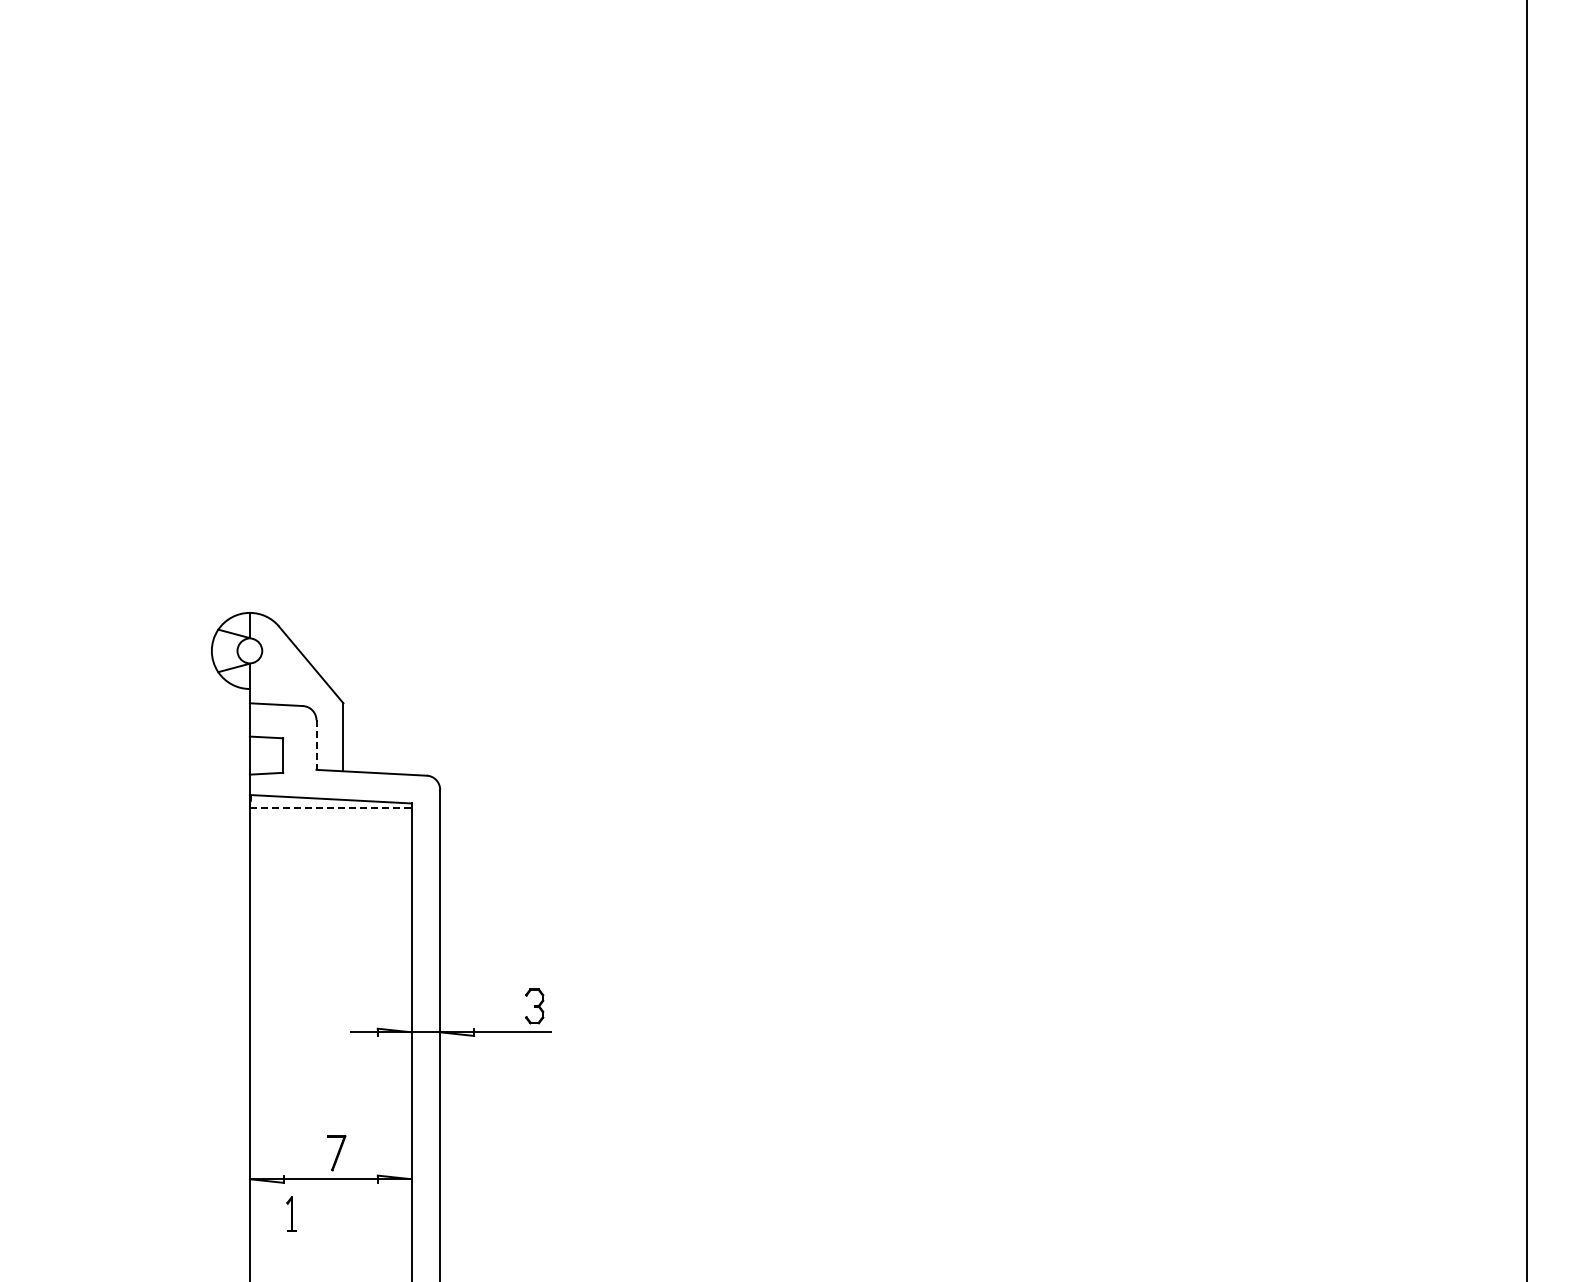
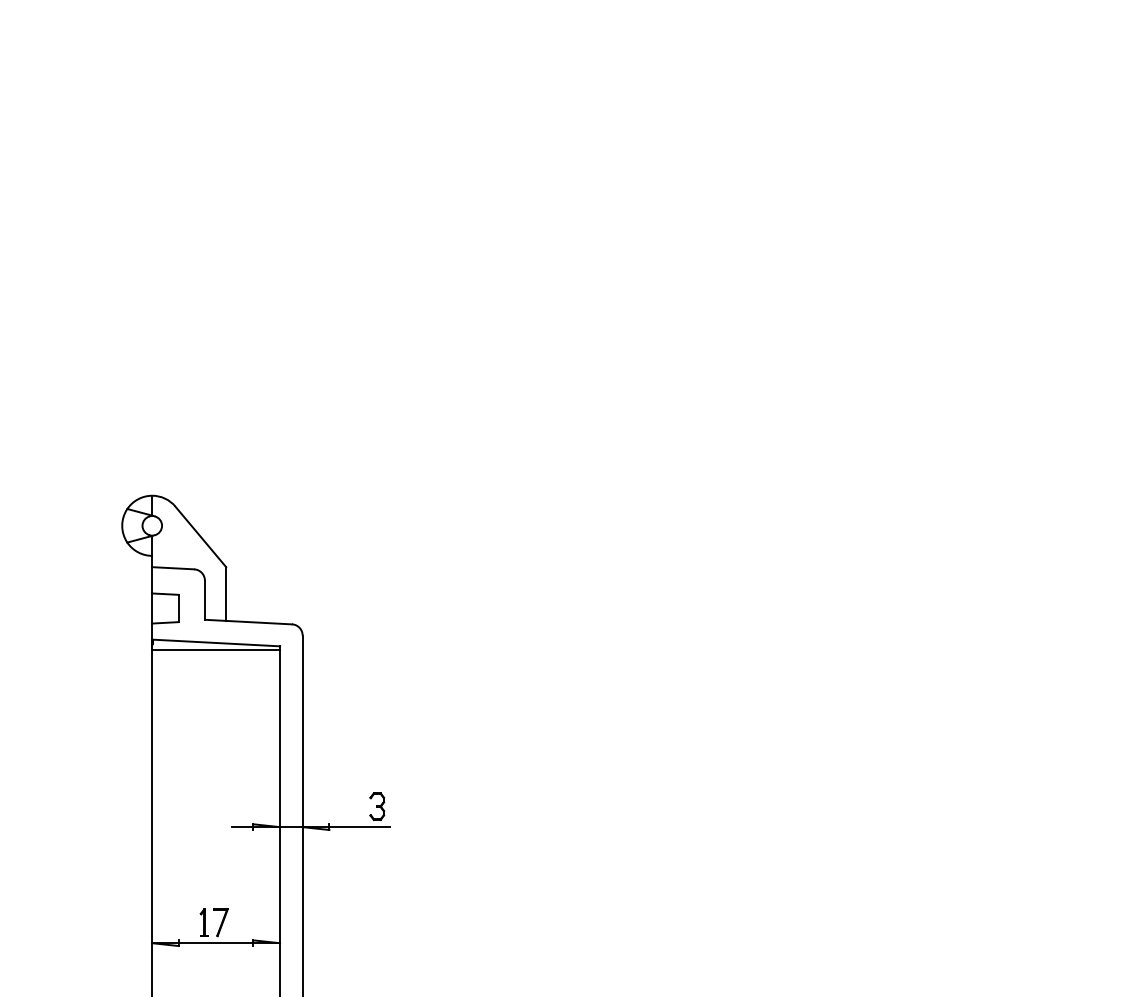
line: (316, 745) -> (204, 600), dashed -> solid
line: (330, 807) -> (215, 649), dashed -> solid
part: (291, 1213) -> (204, 922), moved

